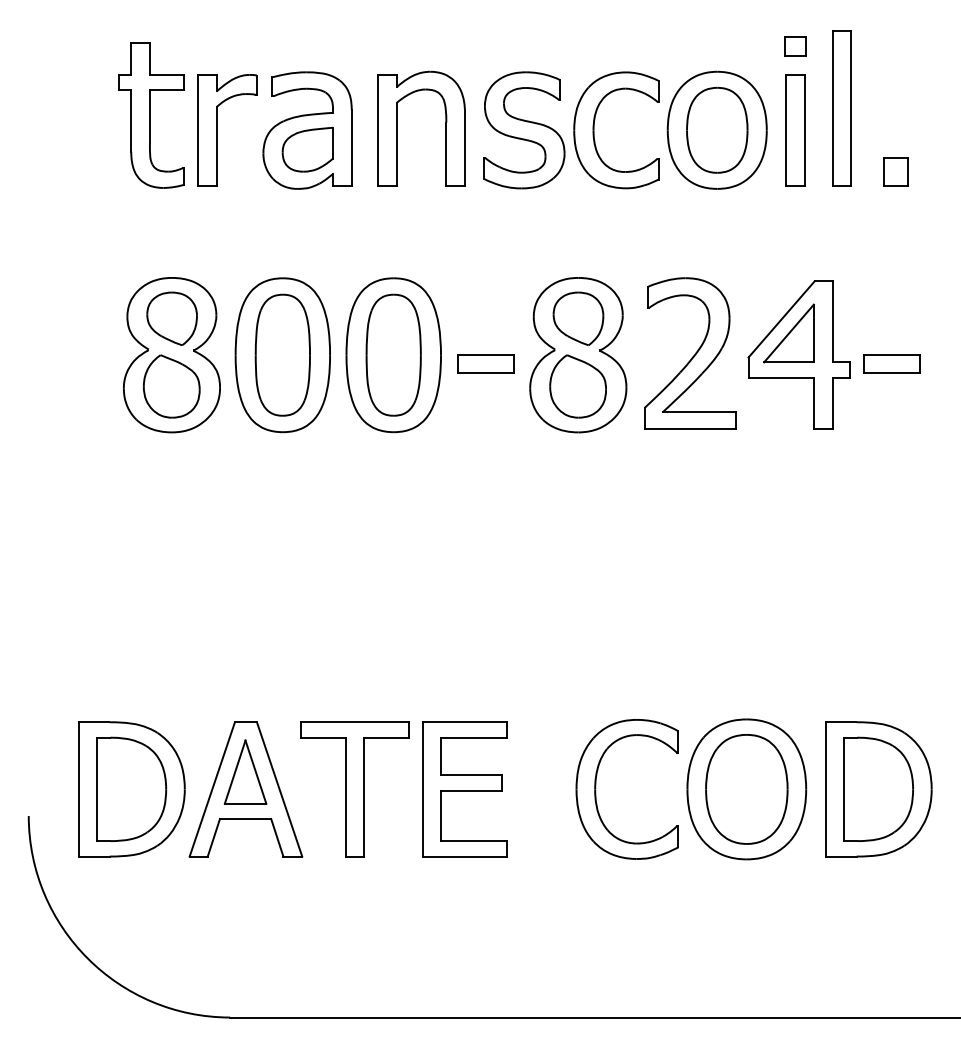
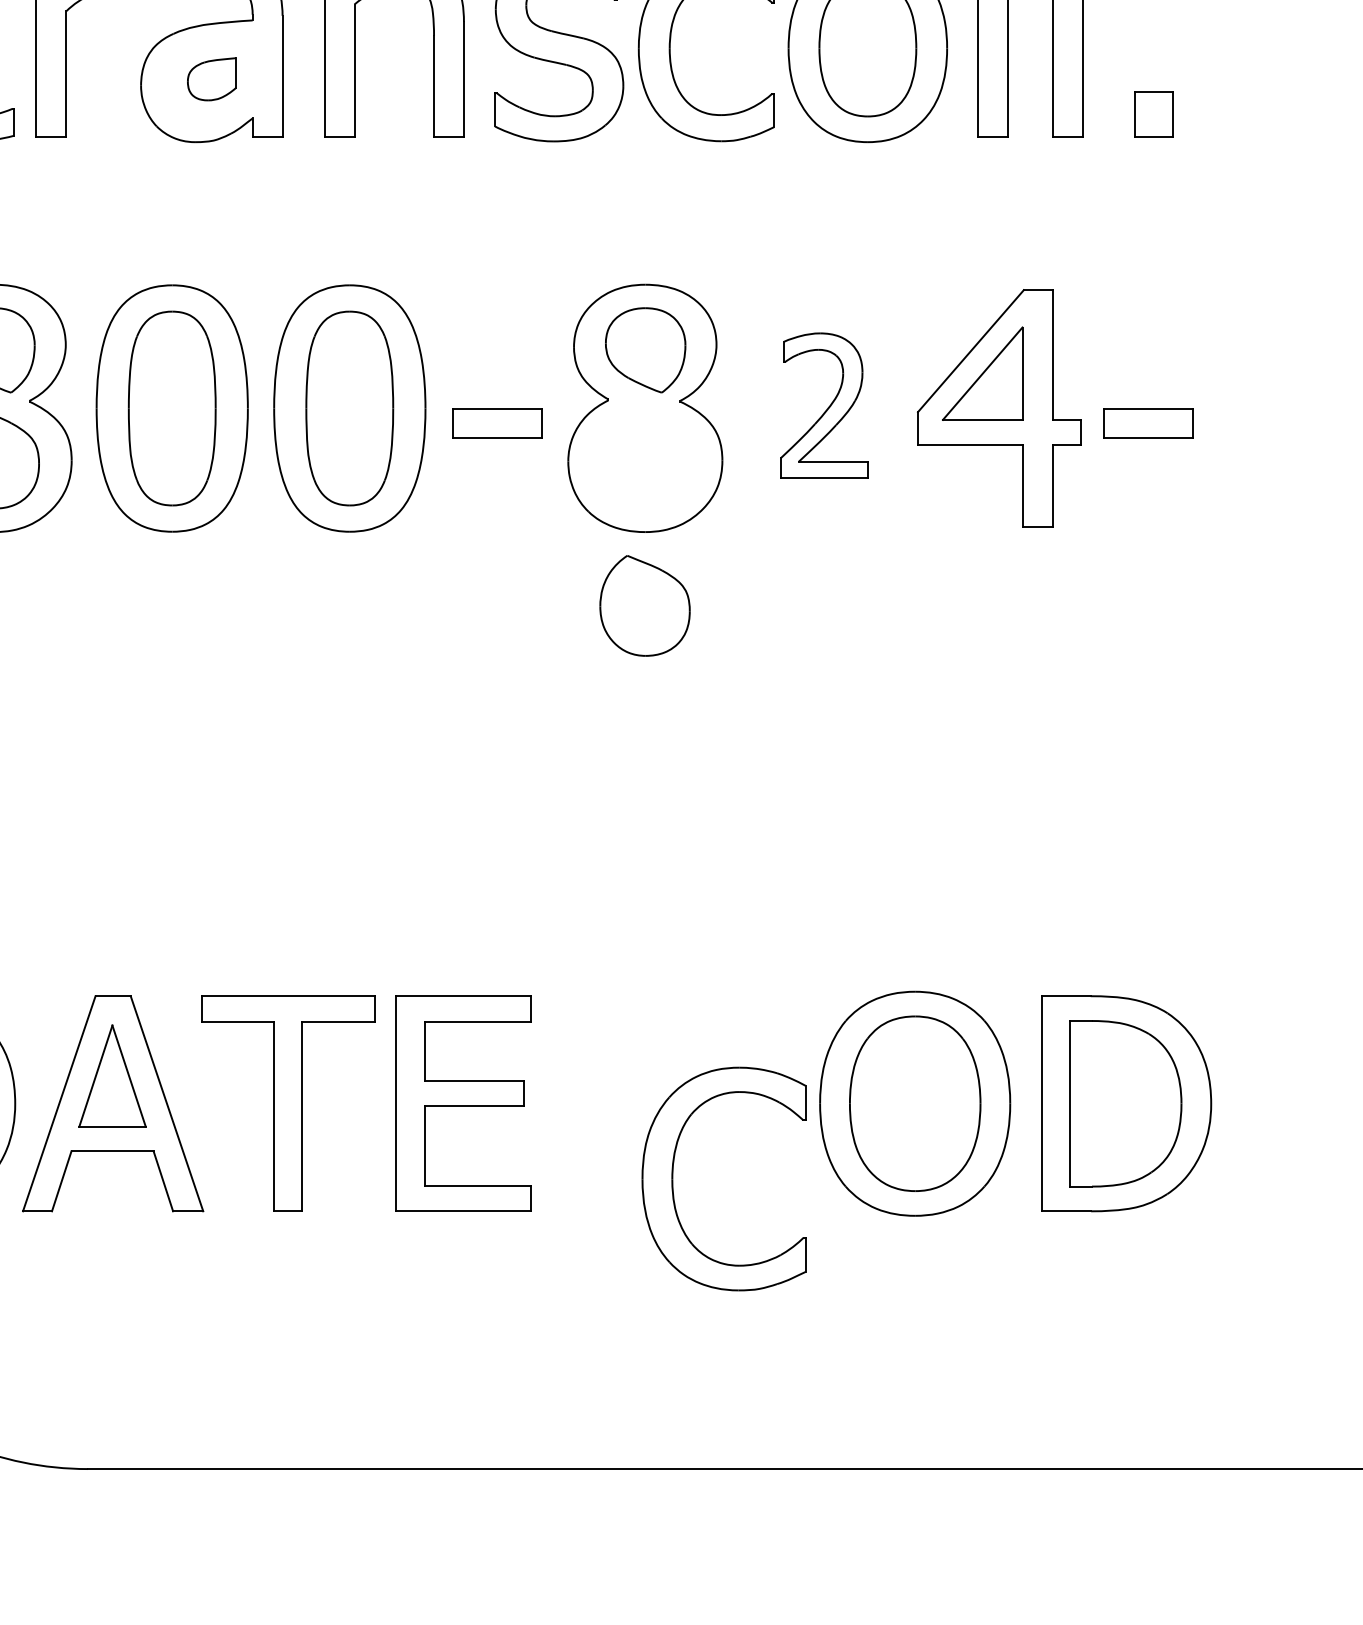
part: (307, 149) -> (211, 79), size x0.6
part: (690, 353) -> (824, 405), size x0.6
part: (577, 386) -> (644, 605), moved
part: (596, 789) -> (674, 1179), moved

